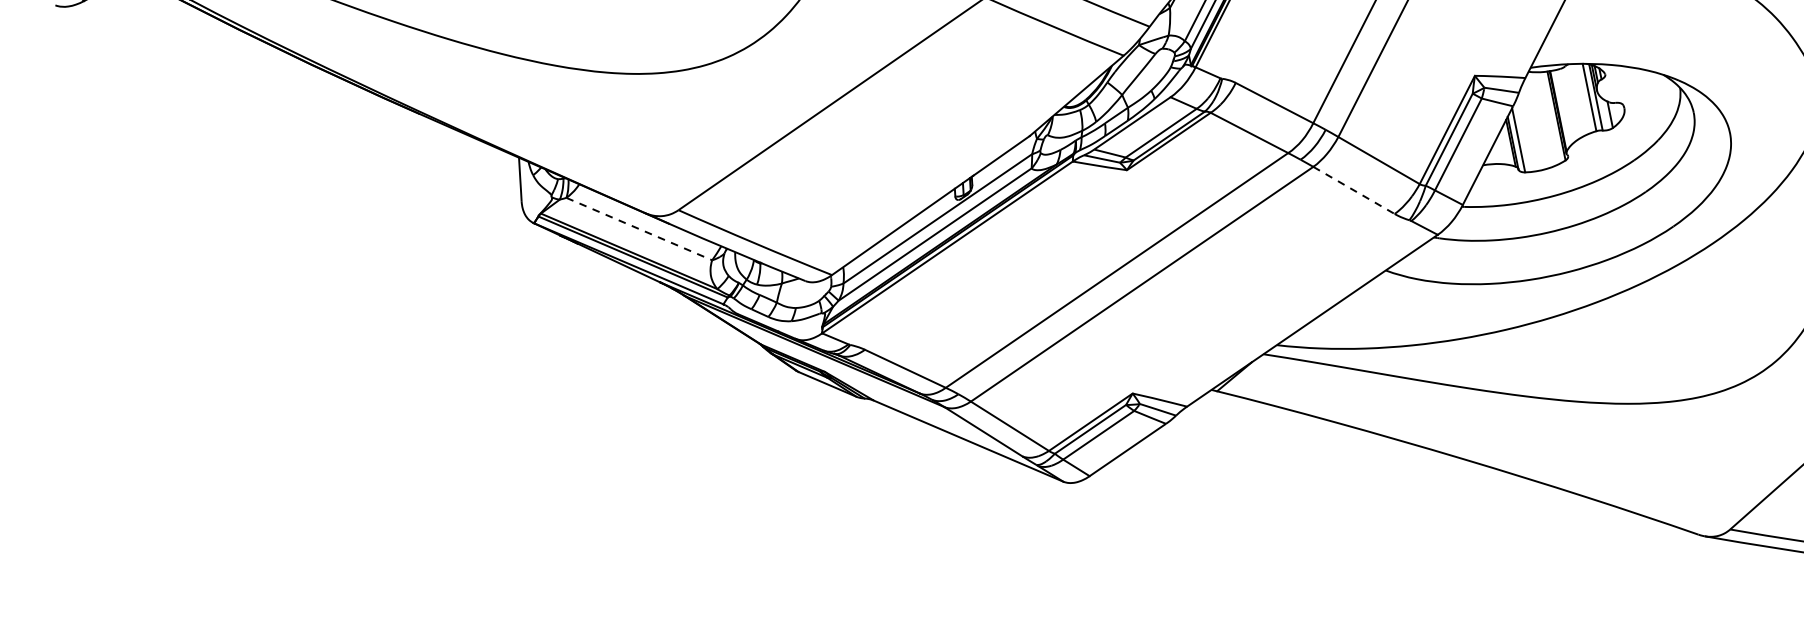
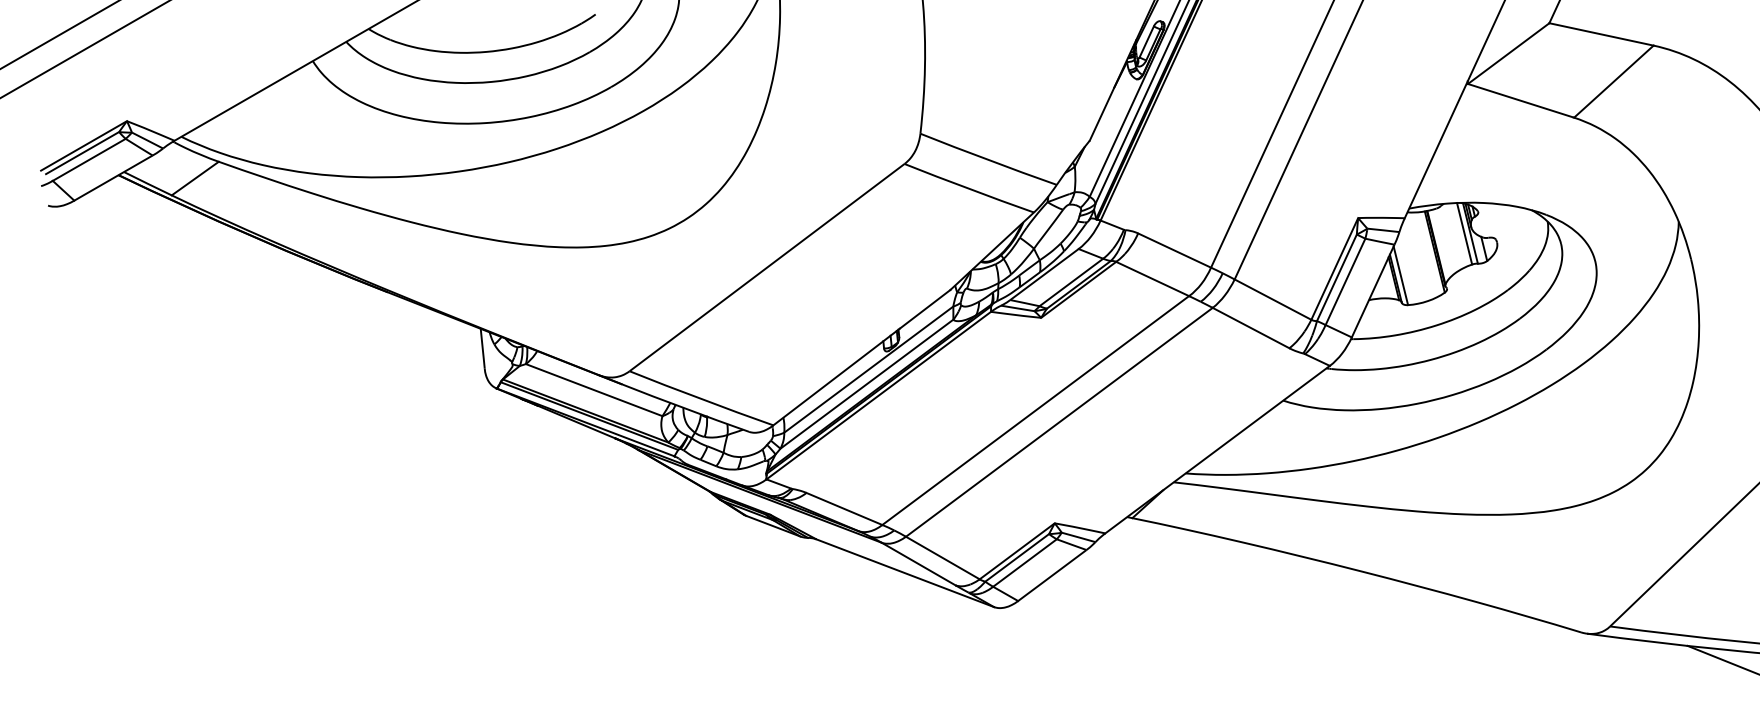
line: (1354, 190) -> (1251, 328), dashed -> solid
line: (639, 229) -> (594, 390), dashed -> solid

